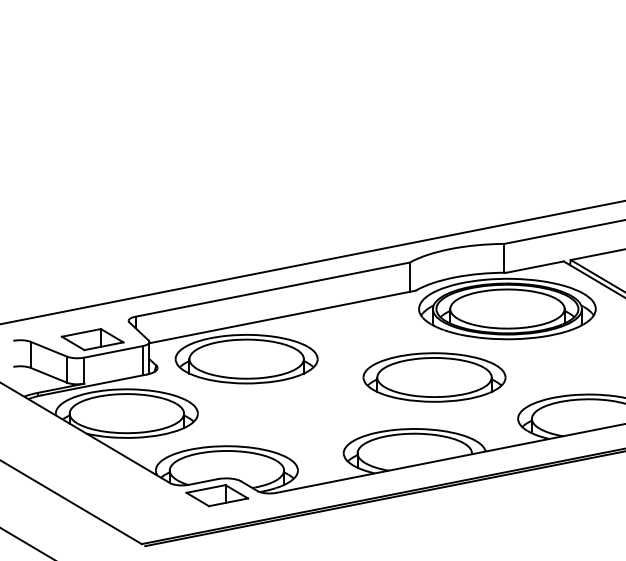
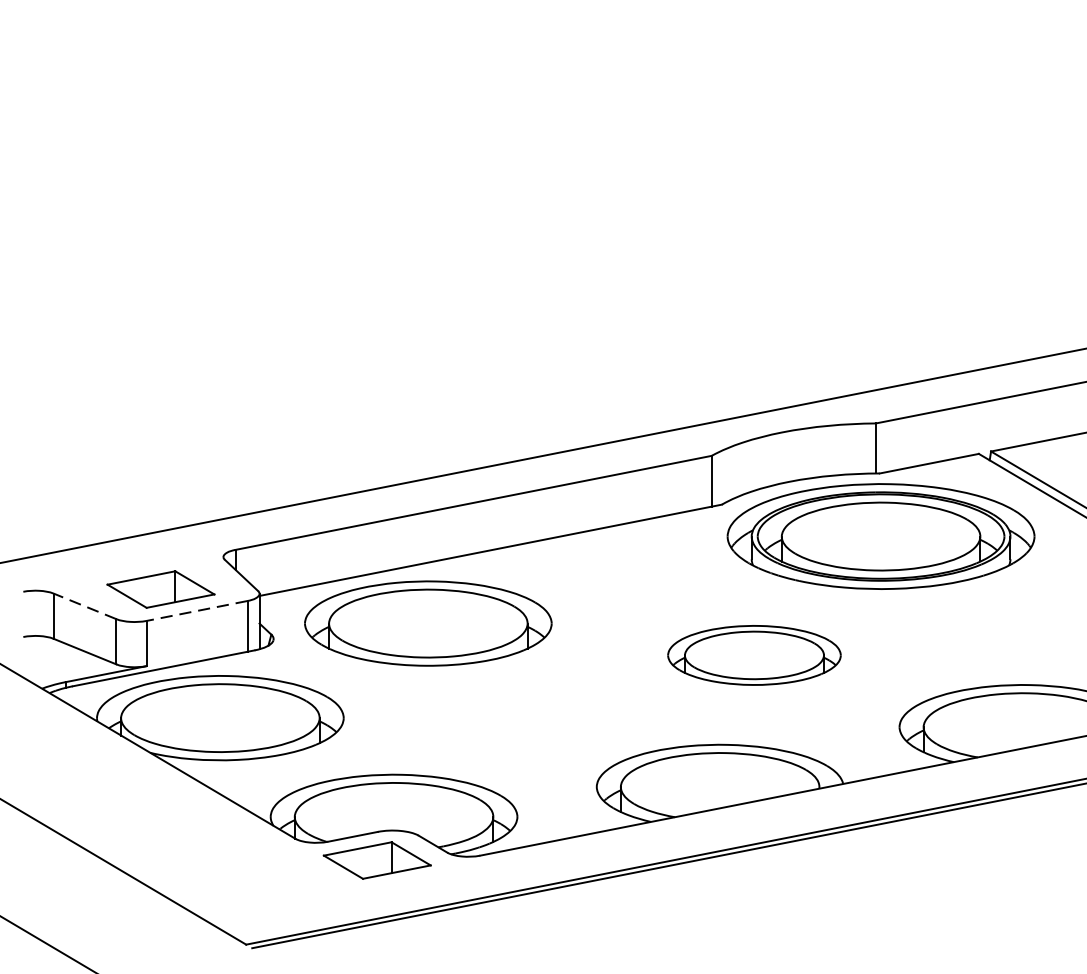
line: (48, 349) -> (84, 606), solid -> dashed
line: (113, 351) -> (197, 610), solid -> dashed
part: (434, 377) -> (754, 655), size x0.7

